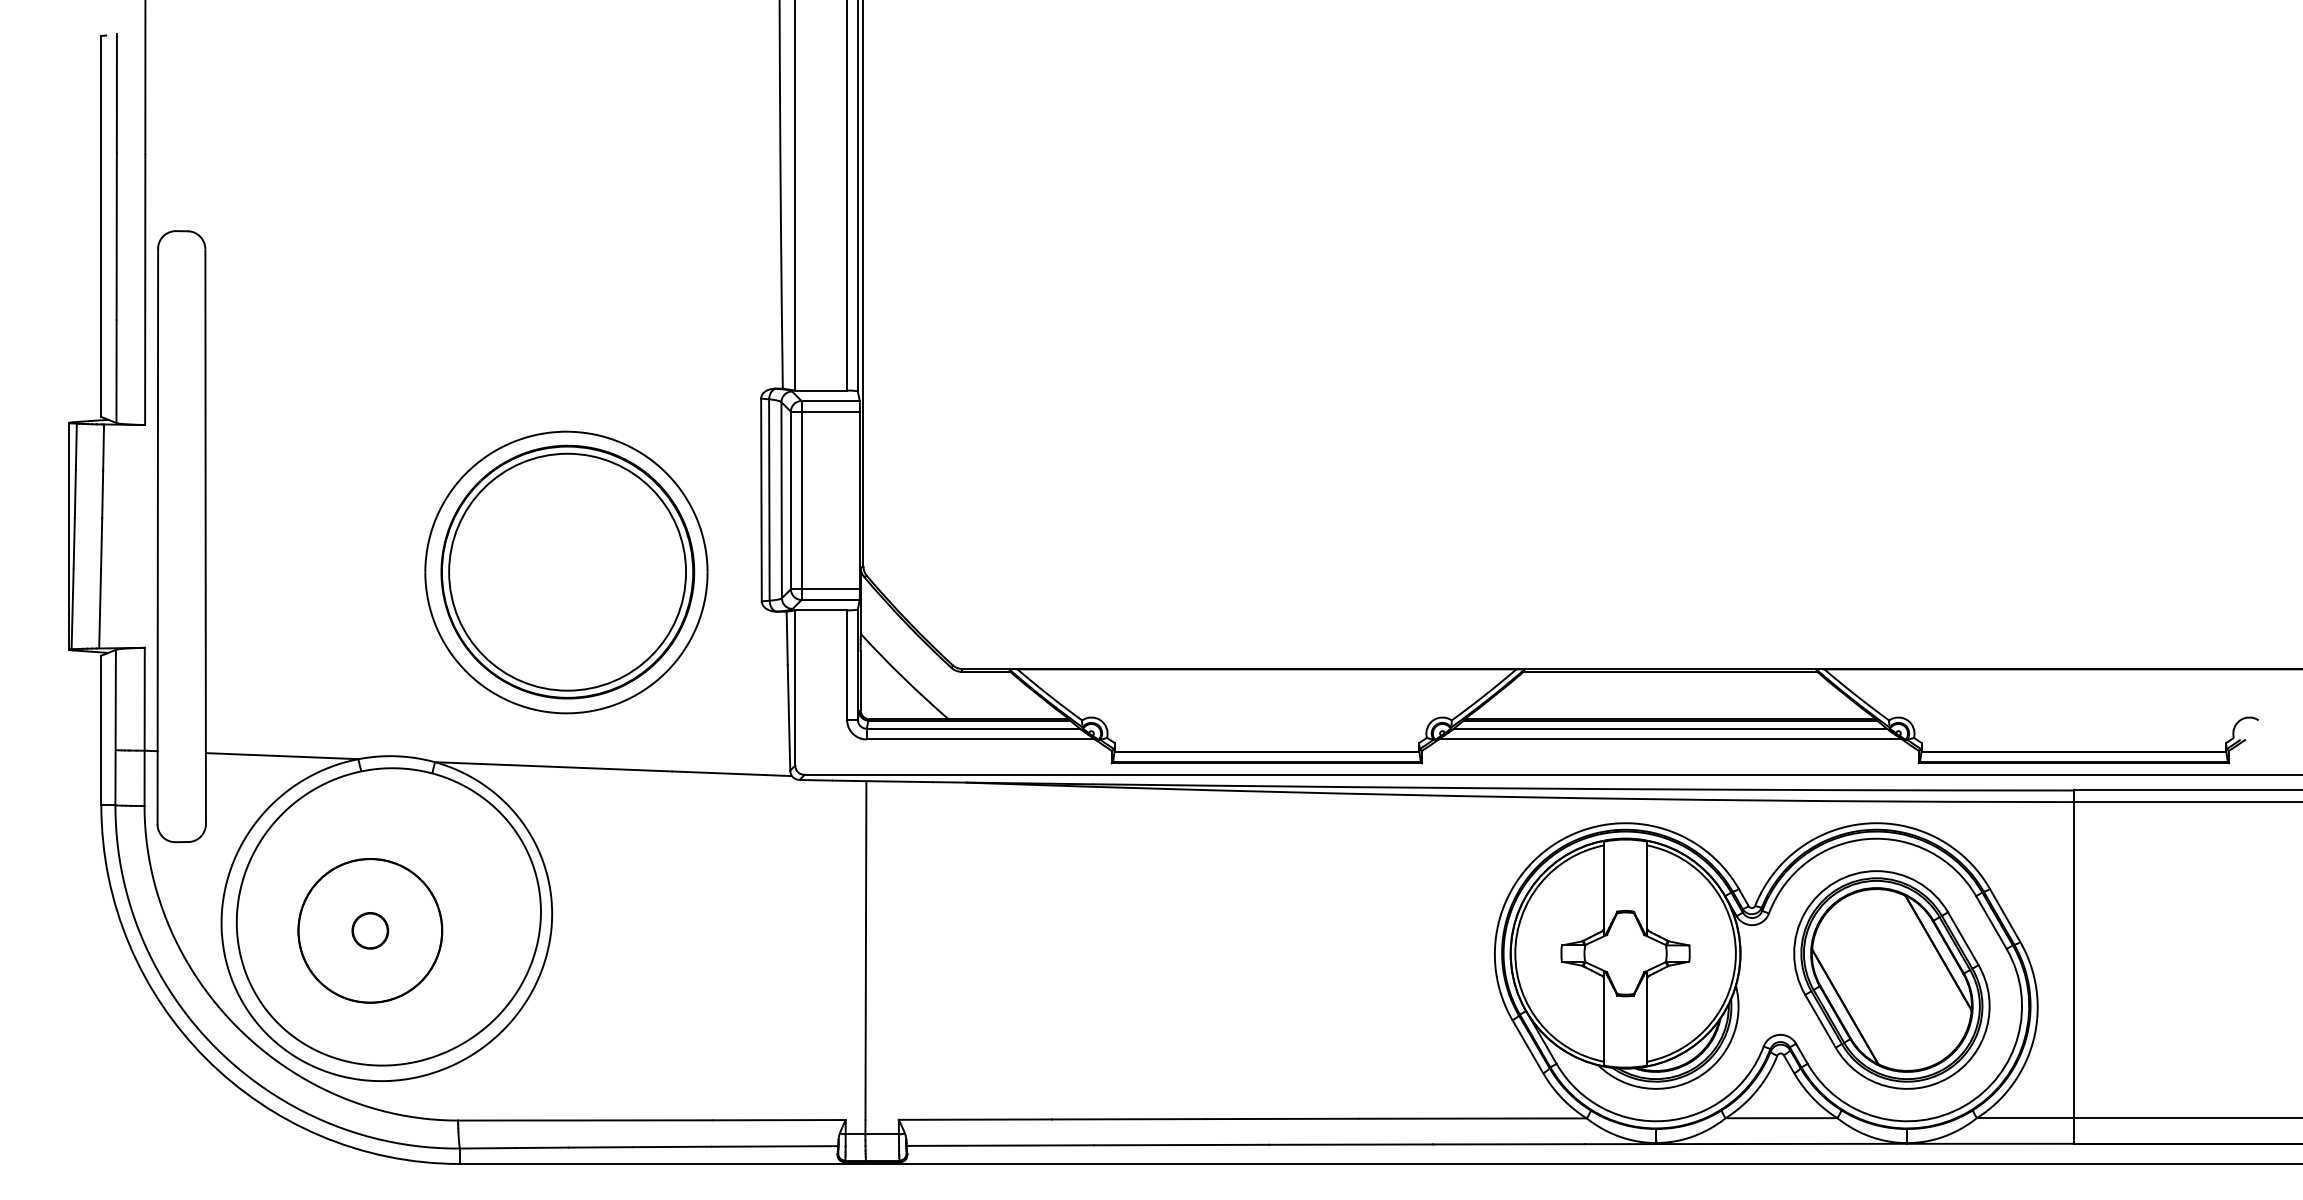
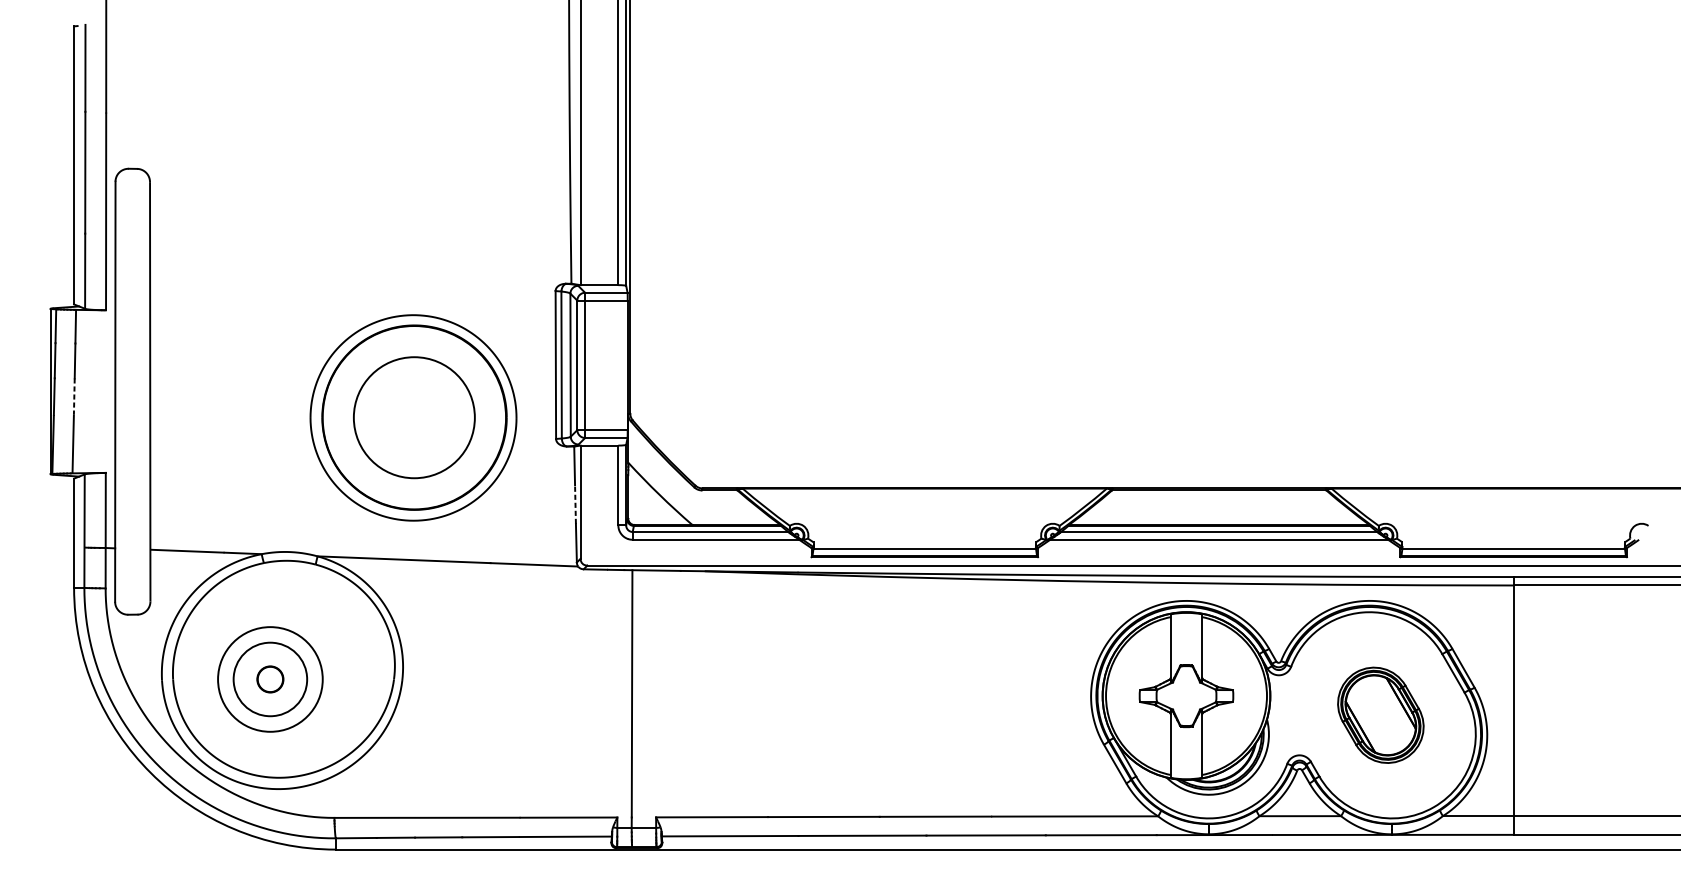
line: (101, 543) -> (74, 396), solid -> dashed
circle: (567, 571) -> (414, 417), size x0.7
line: (788, 690) -> (575, 504), solid -> dashed
circle: (370, 930) -> (270, 679), size x0.7
part: (1891, 979) -> (1380, 714), size x0.6

